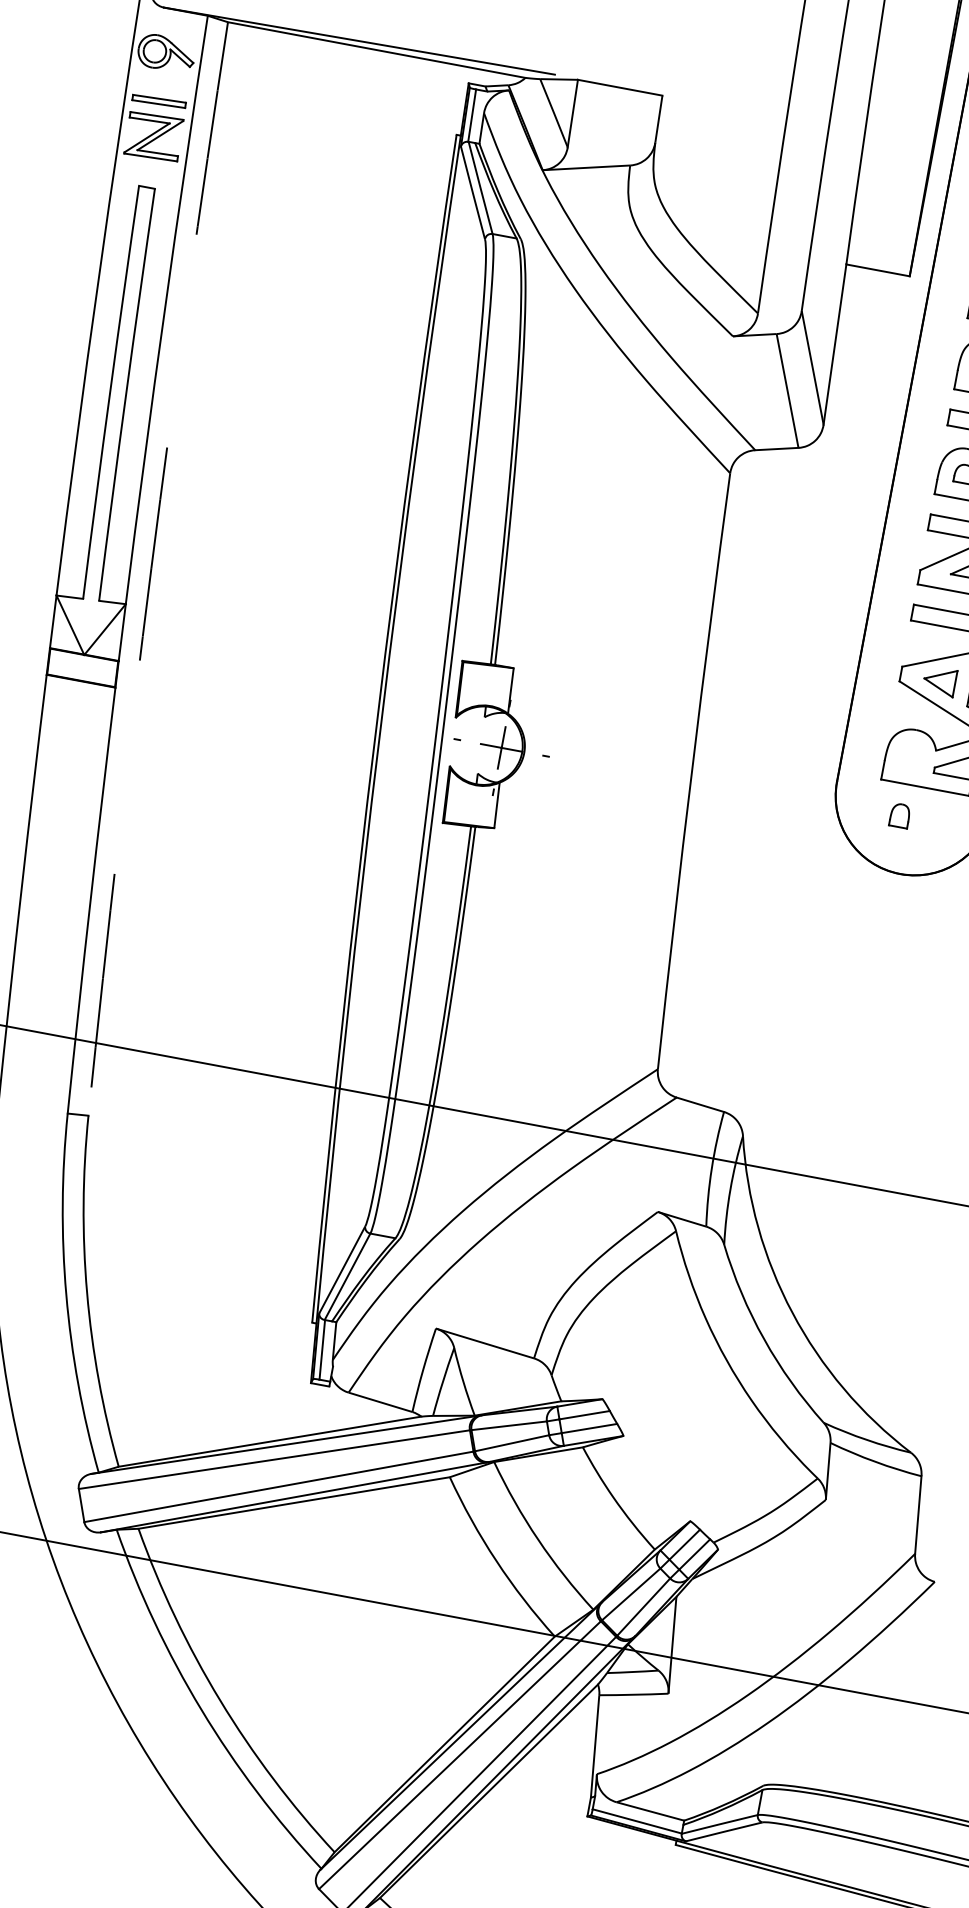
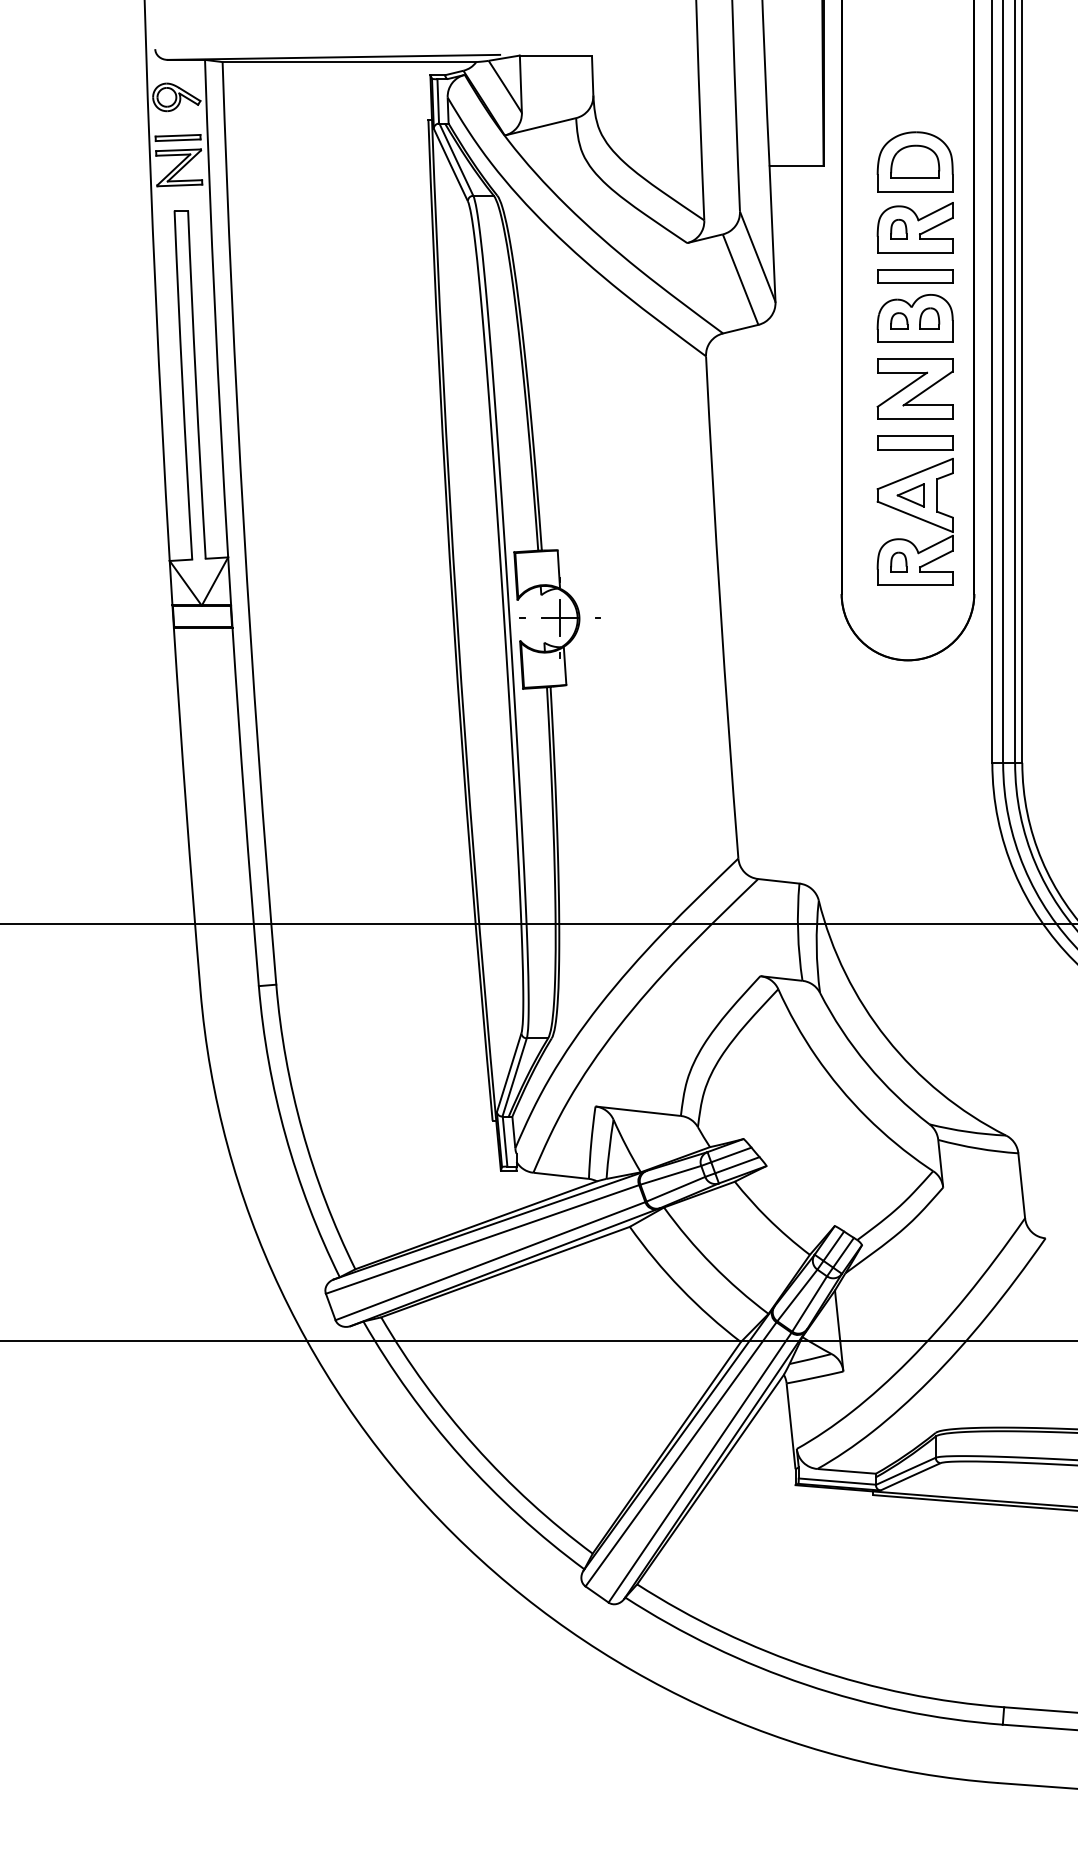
arc: (151, 567) -> (243, 523), dashed -> solid
part: (899, 814) -> (898, 561), moved

